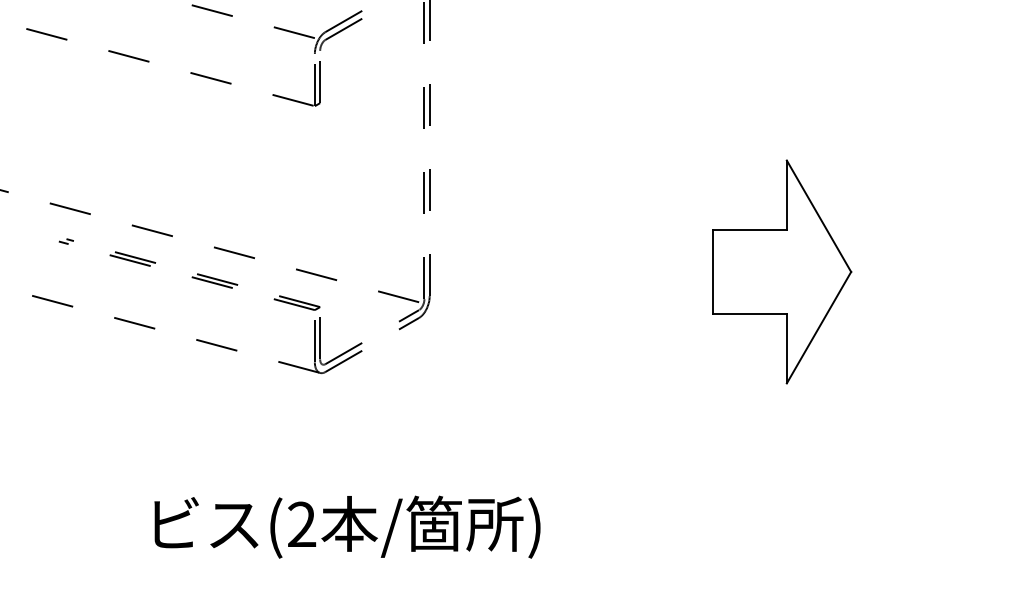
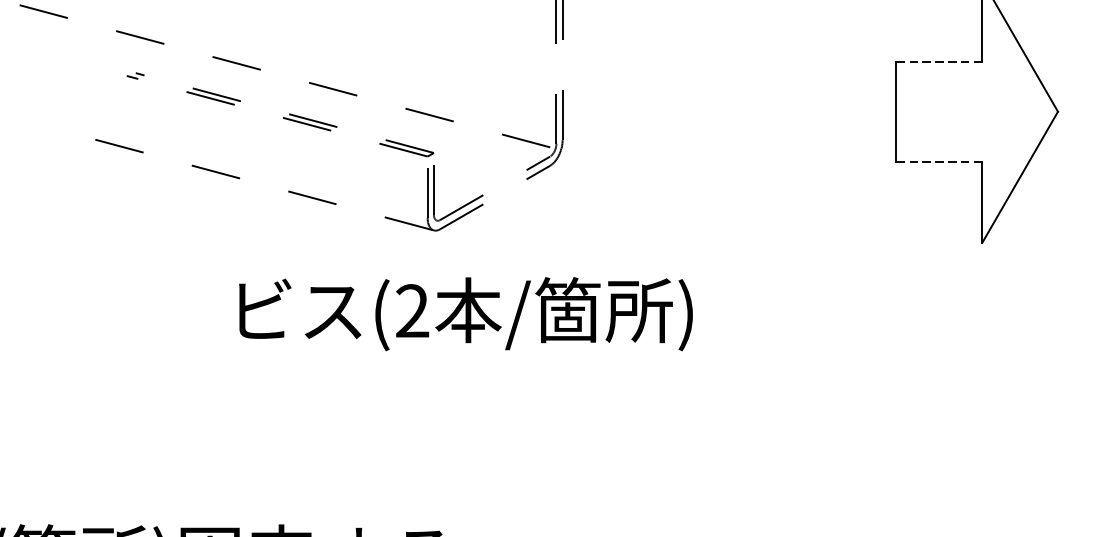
line: (750, 229) -> (939, 61), solid -> dashed
line: (750, 314) -> (939, 161), solid -> dashed
text: (347, 526) -> (466, 313), moved

